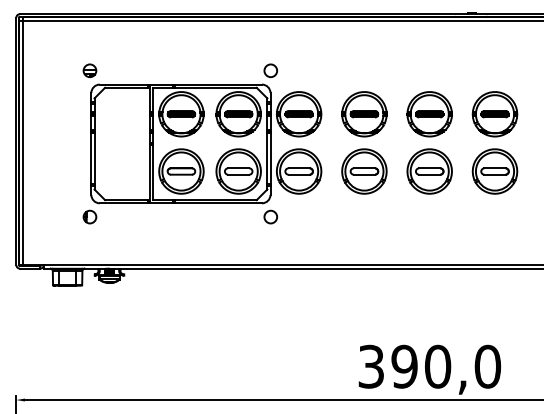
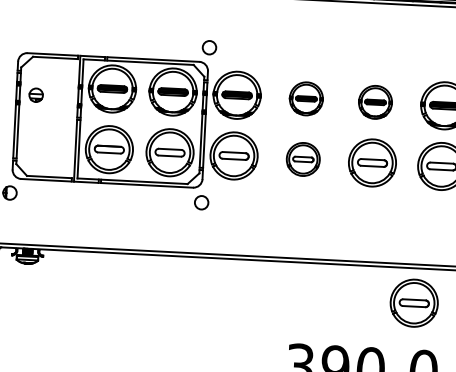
part: (89, 70) -> (35, 94), moved
part: (364, 114) -> (306, 99), size x0.7
part: (429, 114) -> (375, 102), size x0.7
part: (364, 171) -> (303, 159), size x0.7
part: (475, 301) -> (414, 303), added

